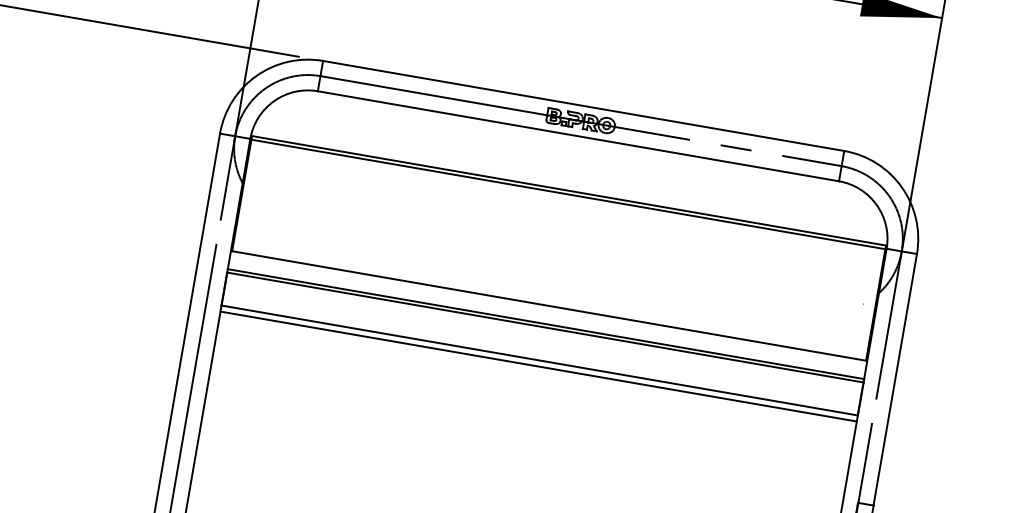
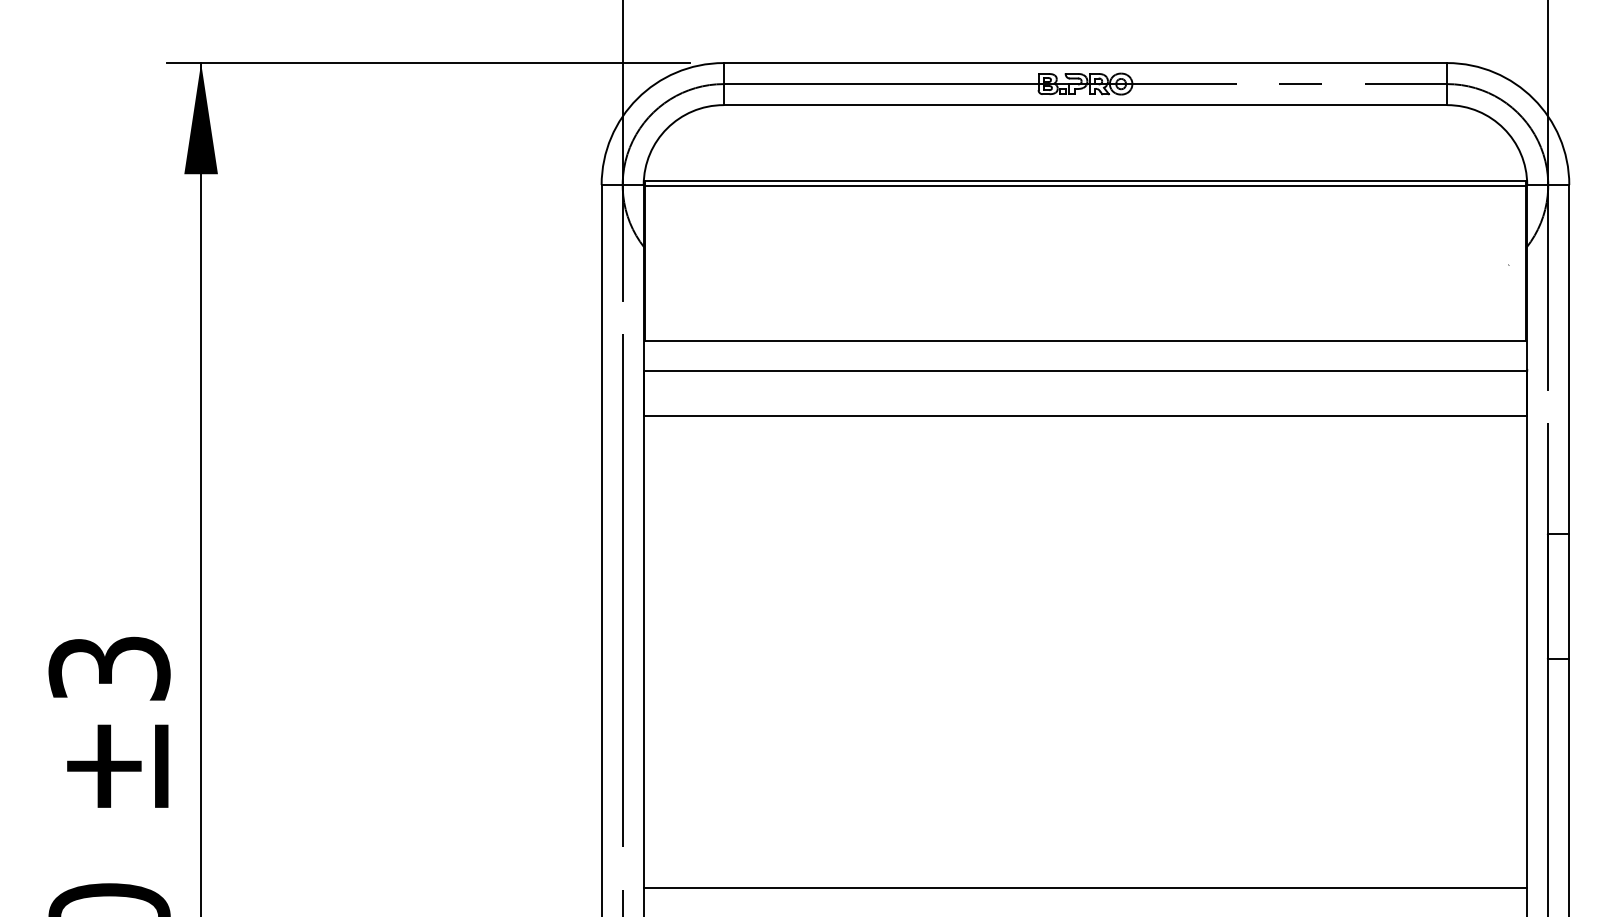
line: (546, 323) -> (1085, 365), removed
line: (538, 366) -> (1085, 424), removed

